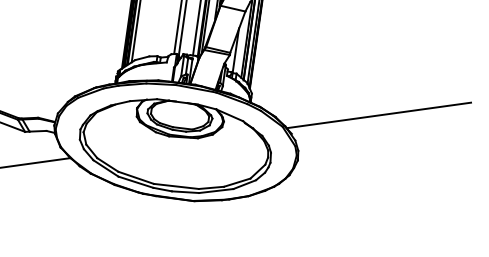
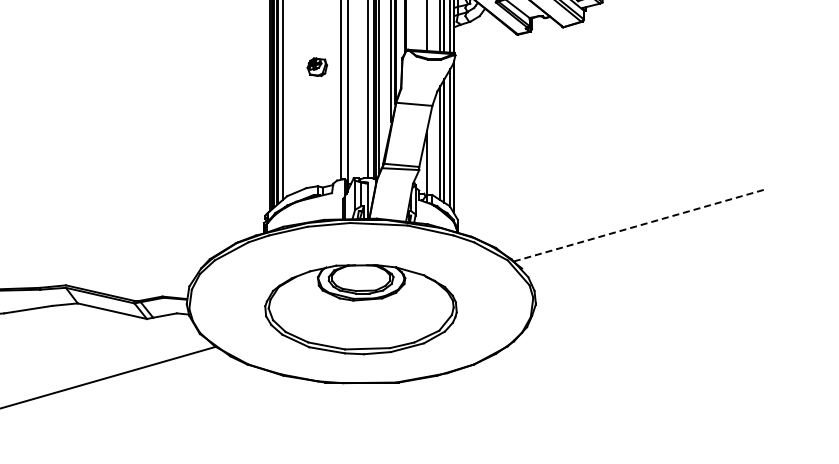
line: (378, 115) -> (640, 225), solid -> dashed
part: (175, 146) -> (360, 309), size x0.7

